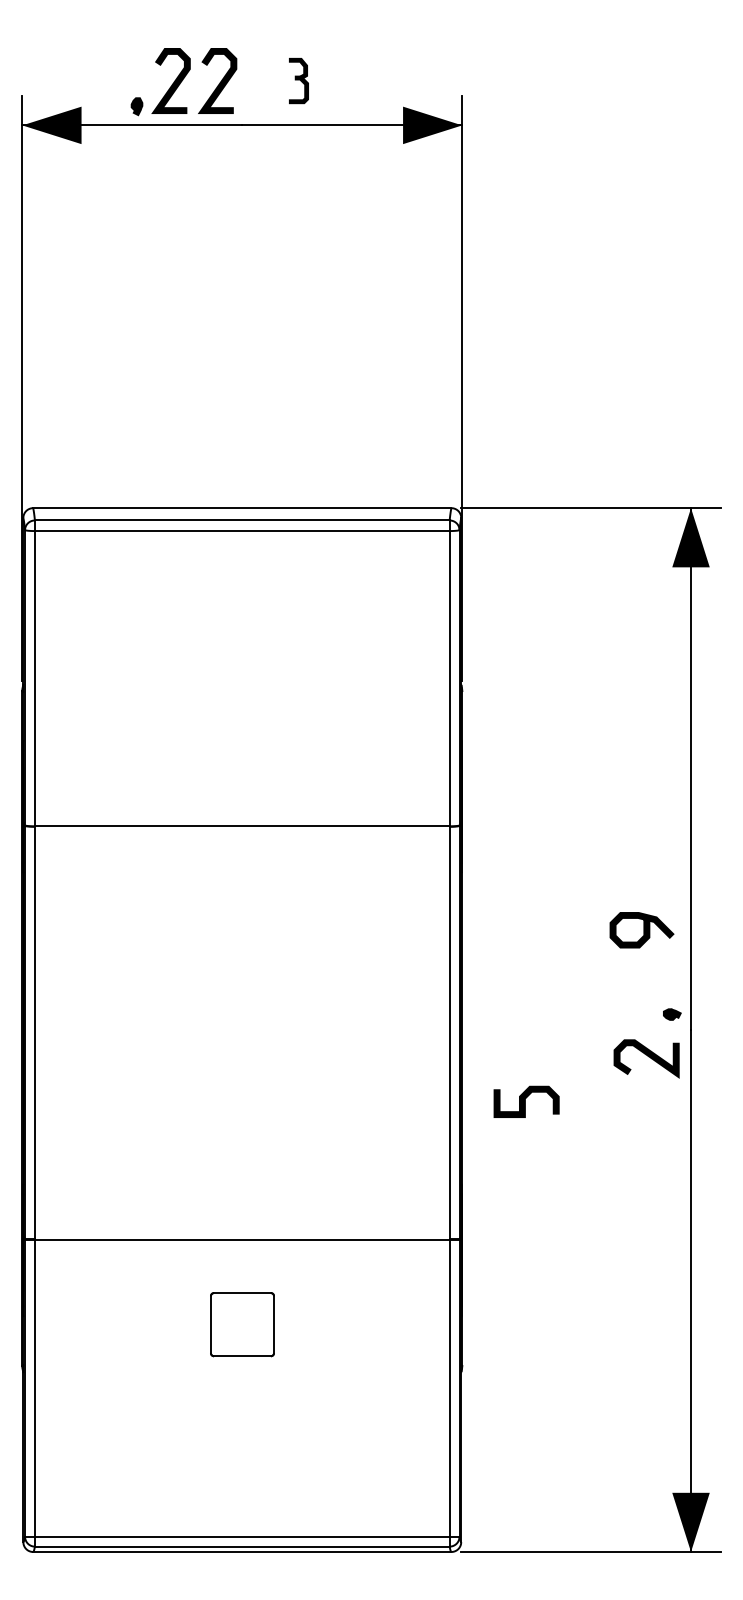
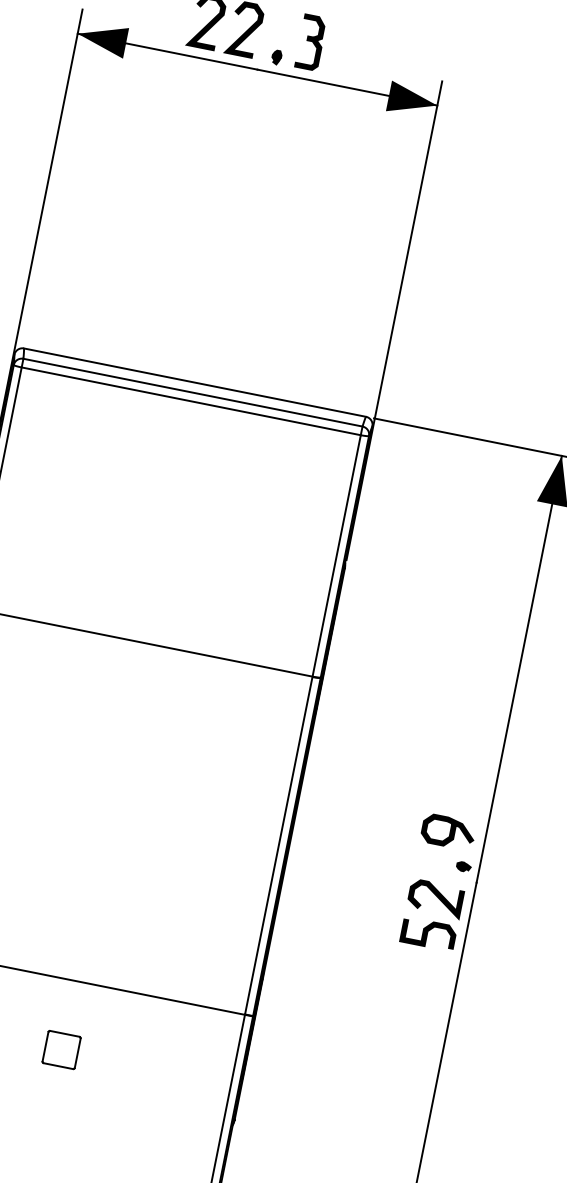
part: (298, 80) -> (310, 42), size x1.43
part: (136, 106) -> (276, 57), moved
curve: (643, 930) -> (449, 832), moved
curve: (525, 1101) -> (427, 933), moved
part: (241, 1323) -> (61, 1049), size x0.62

